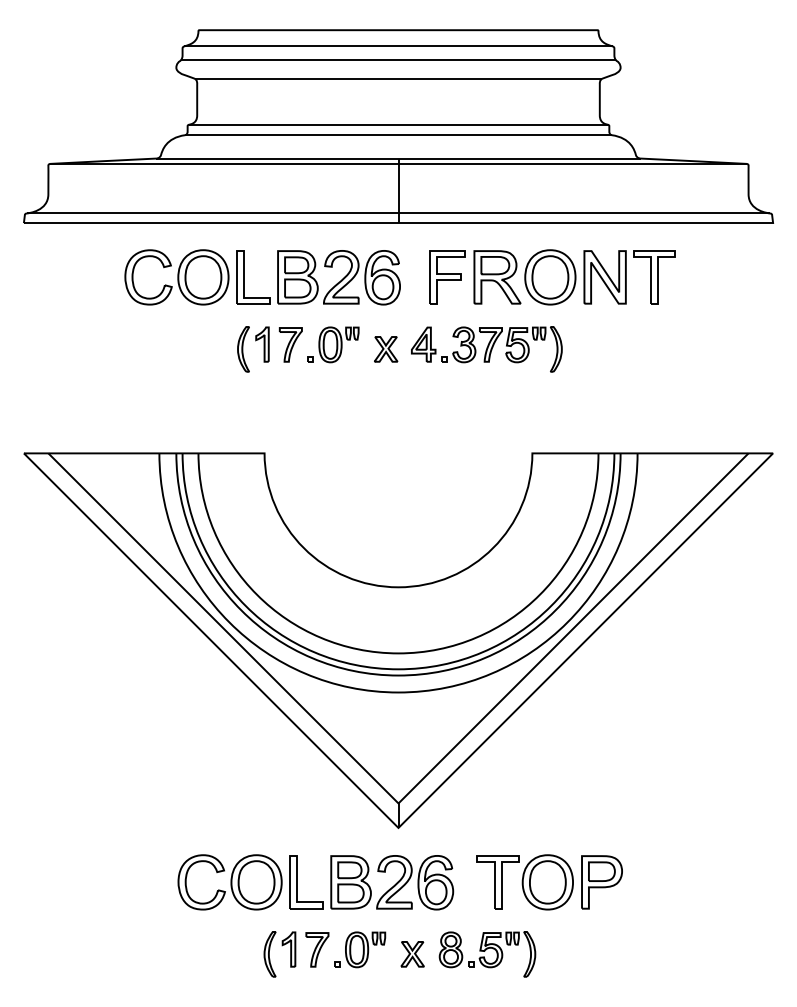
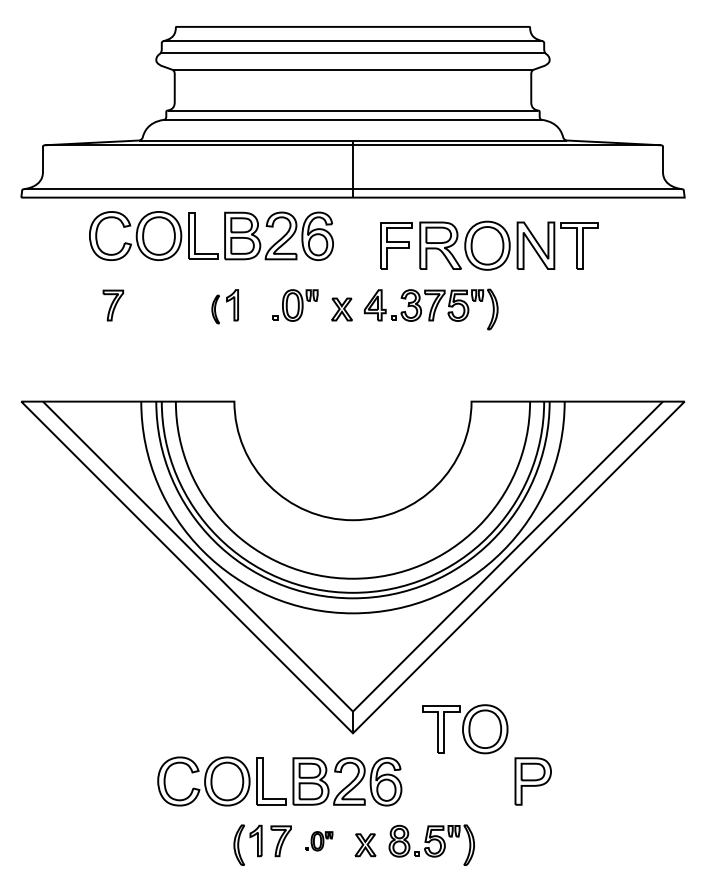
part: (277, 277) -> (224, 236), moved
part: (290, 344) -> (113, 305), moved
part: (243, 349) -> (215, 309), size x0.7
part: (524, 882) -> (464, 729), moved
part: (360, 949) -> (319, 840), size x0.6

